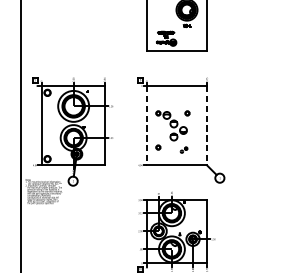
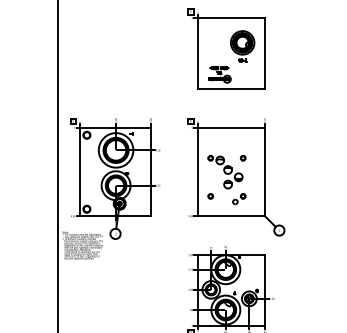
line: (146, 126) -> (197, 172), dashed -> solid
line: (207, 126) -> (265, 172), dashed -> solid
part: (184, 150) -> (239, 199), size x1.67

